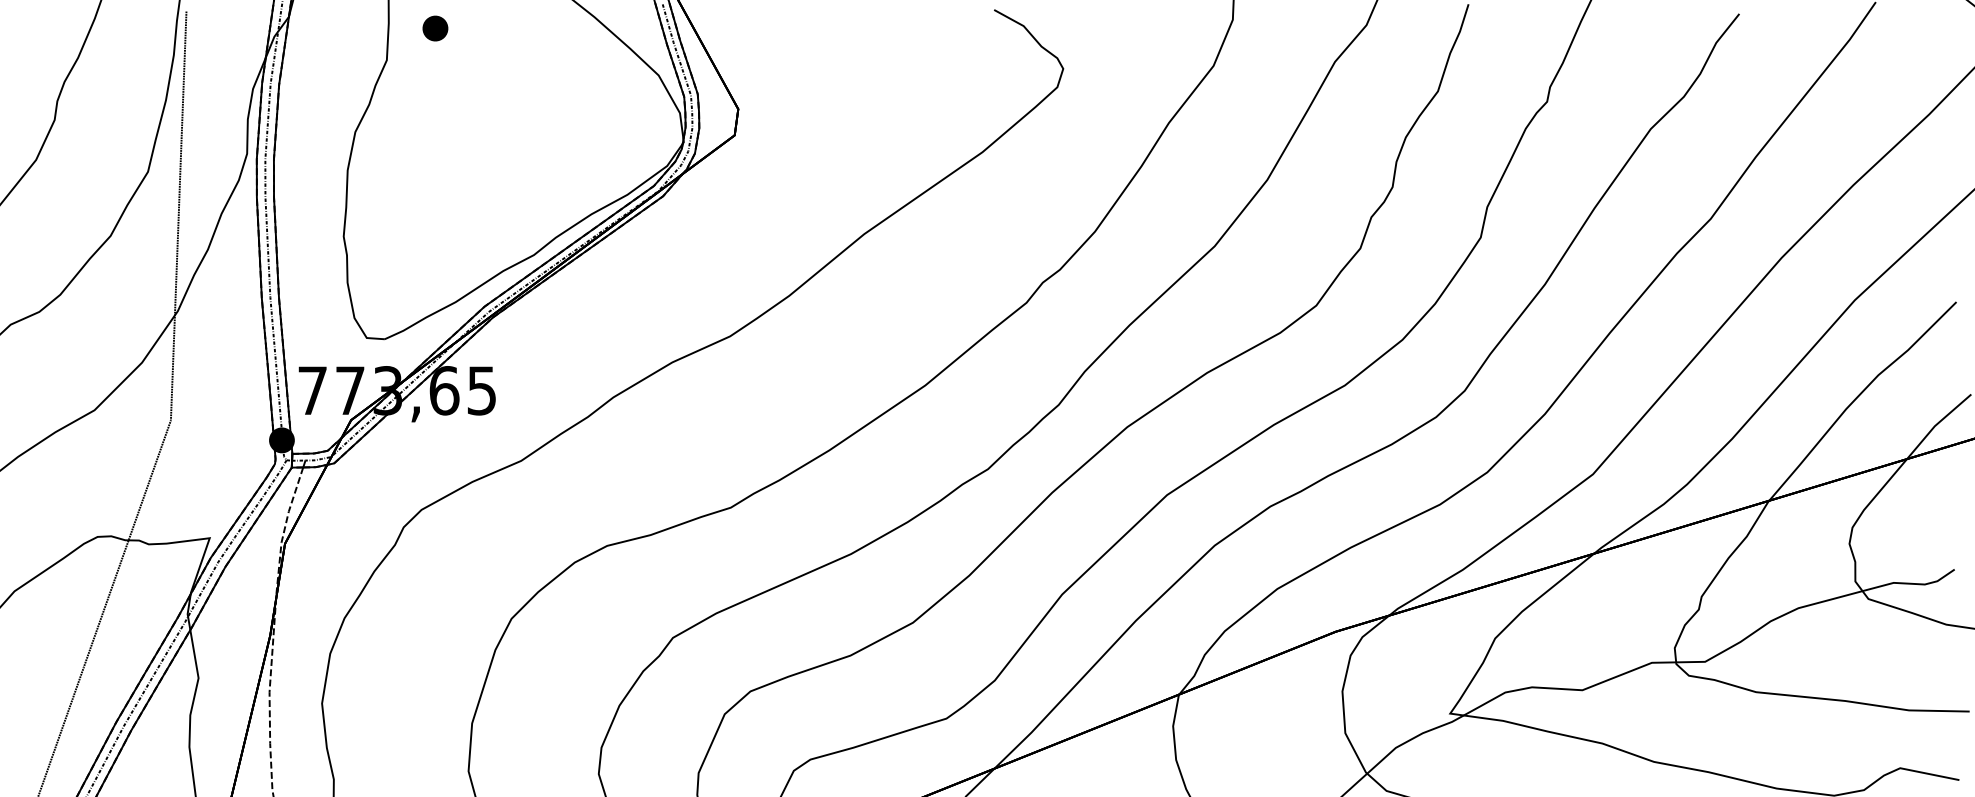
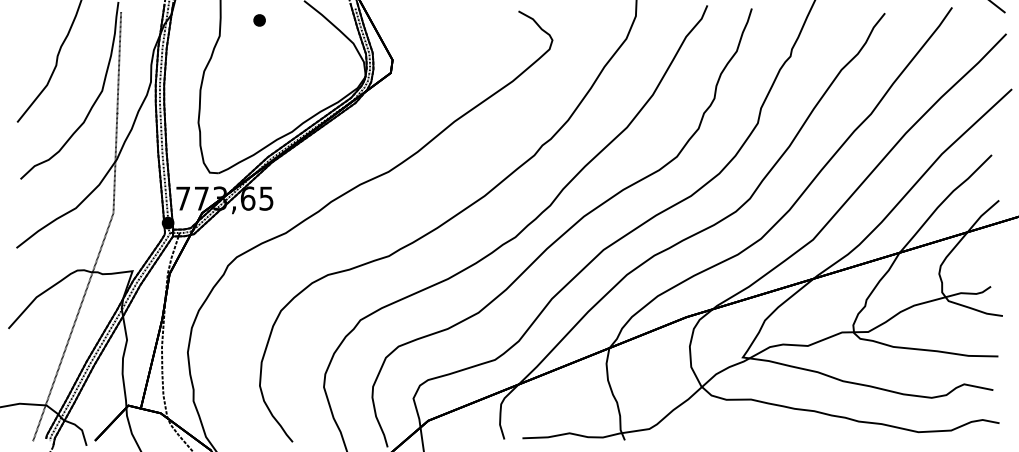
part: (435, 28) -> (259, 20), moved

